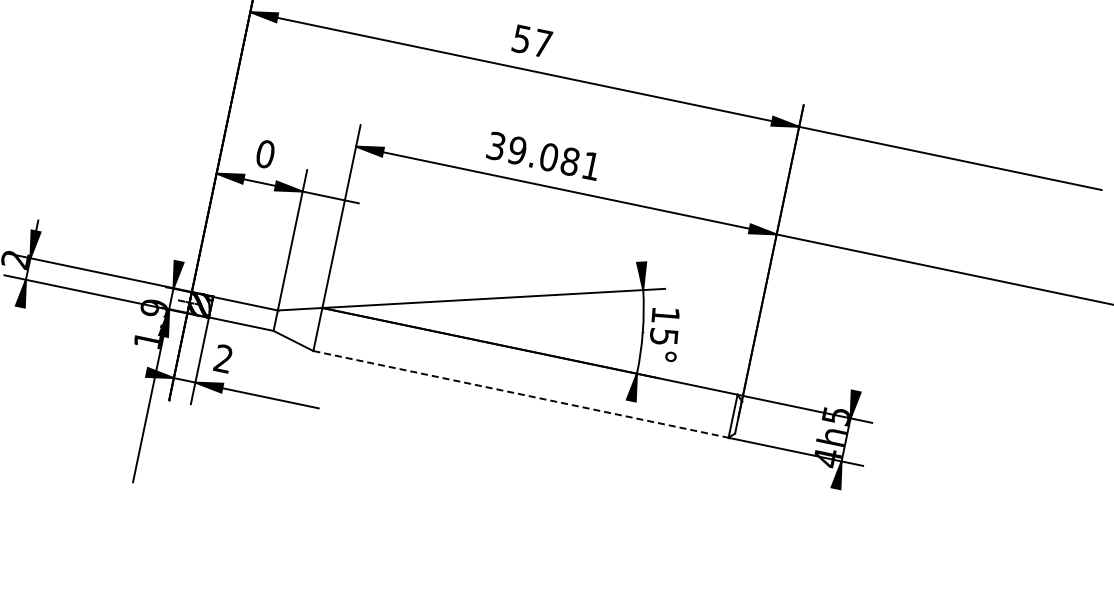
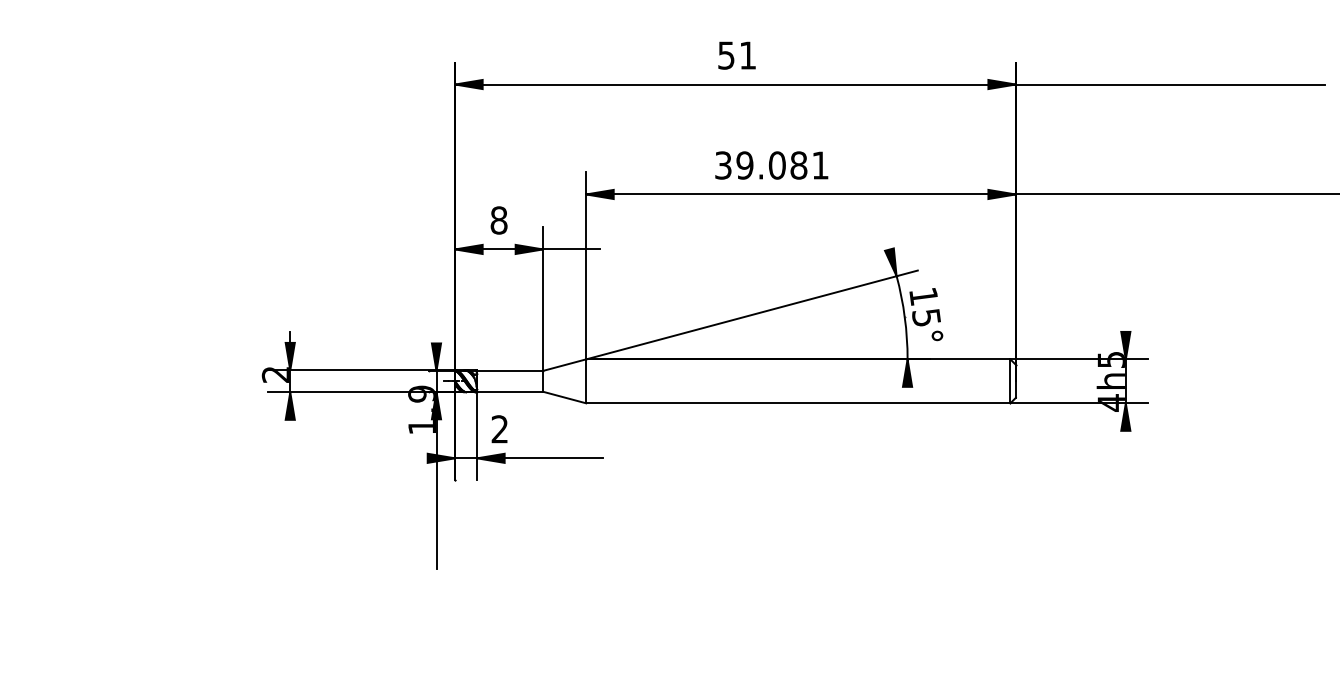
text: (542, 43) -> (747, 55), 57 -> 51
text: (264, 154) -> (498, 220), 0 -> 8
line: (521, 394) -> (798, 403), dashed -> solid

